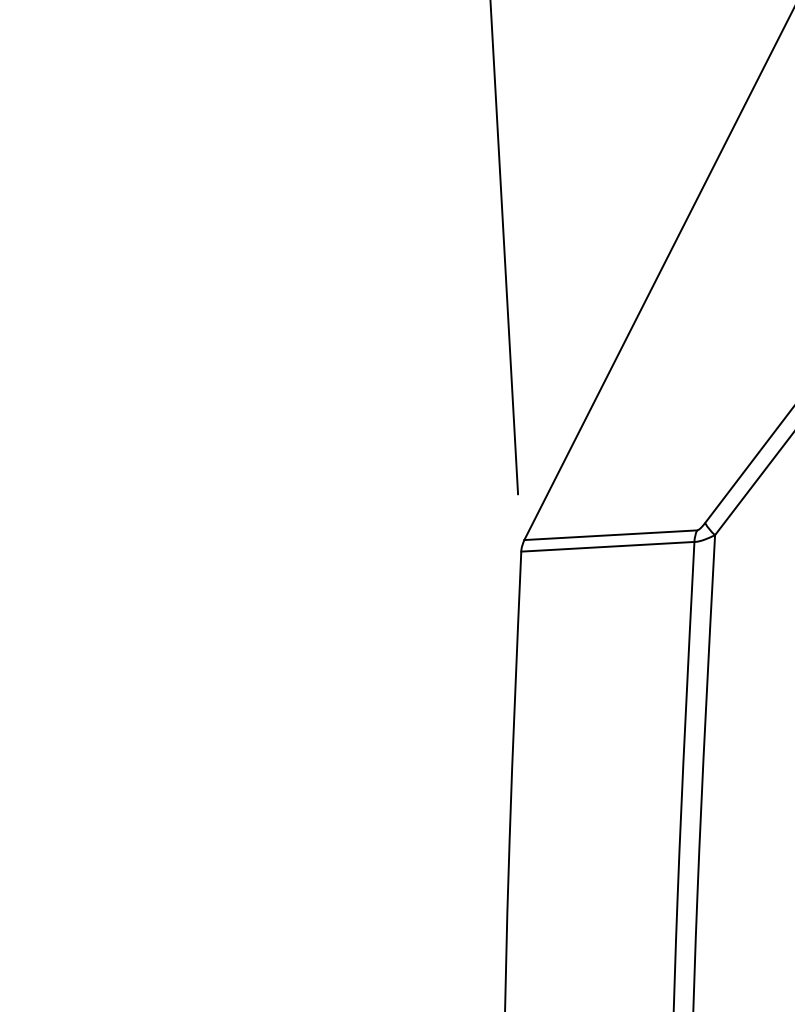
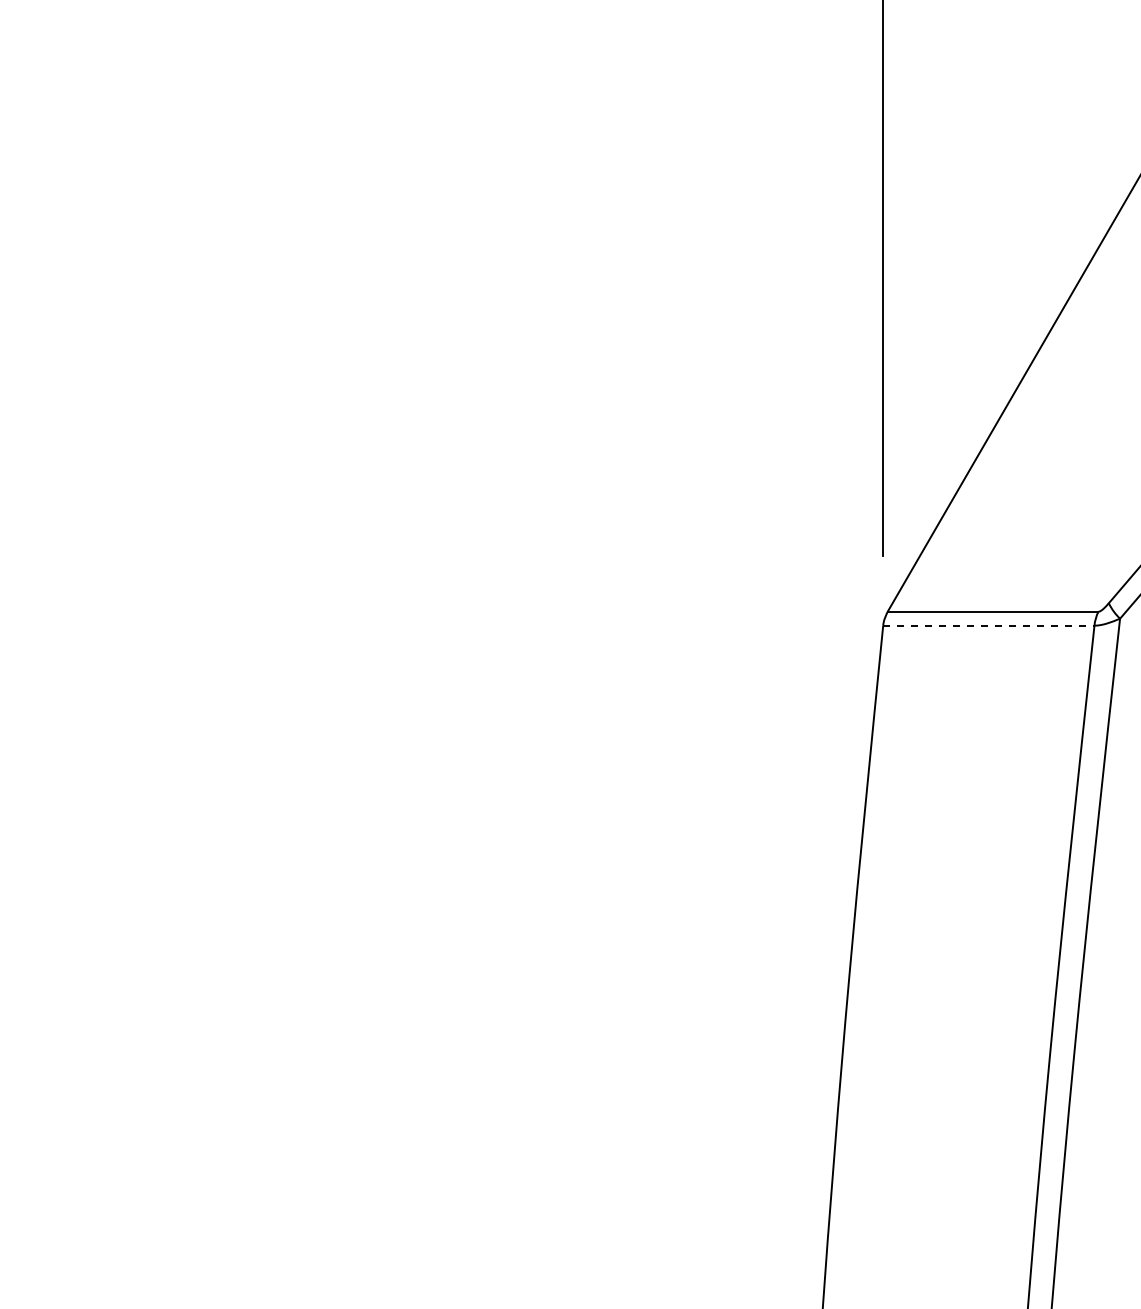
line: (607, 546) -> (988, 625), solid -> dashed

